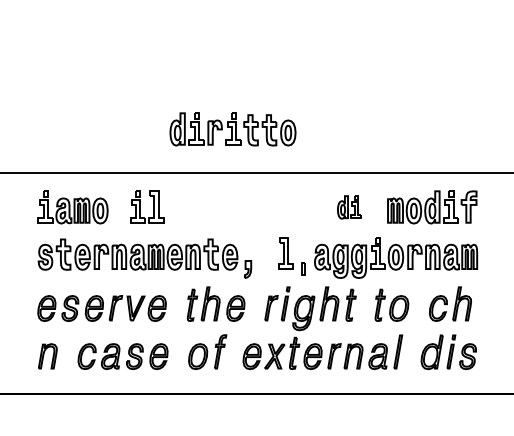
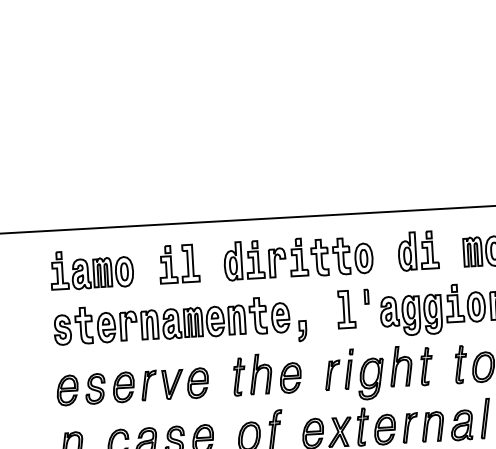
part: (232, 129) -> (297, 257), moved
part: (349, 207) -> (418, 251), size x1.43
part: (303, 268) -> (366, 296), moved

